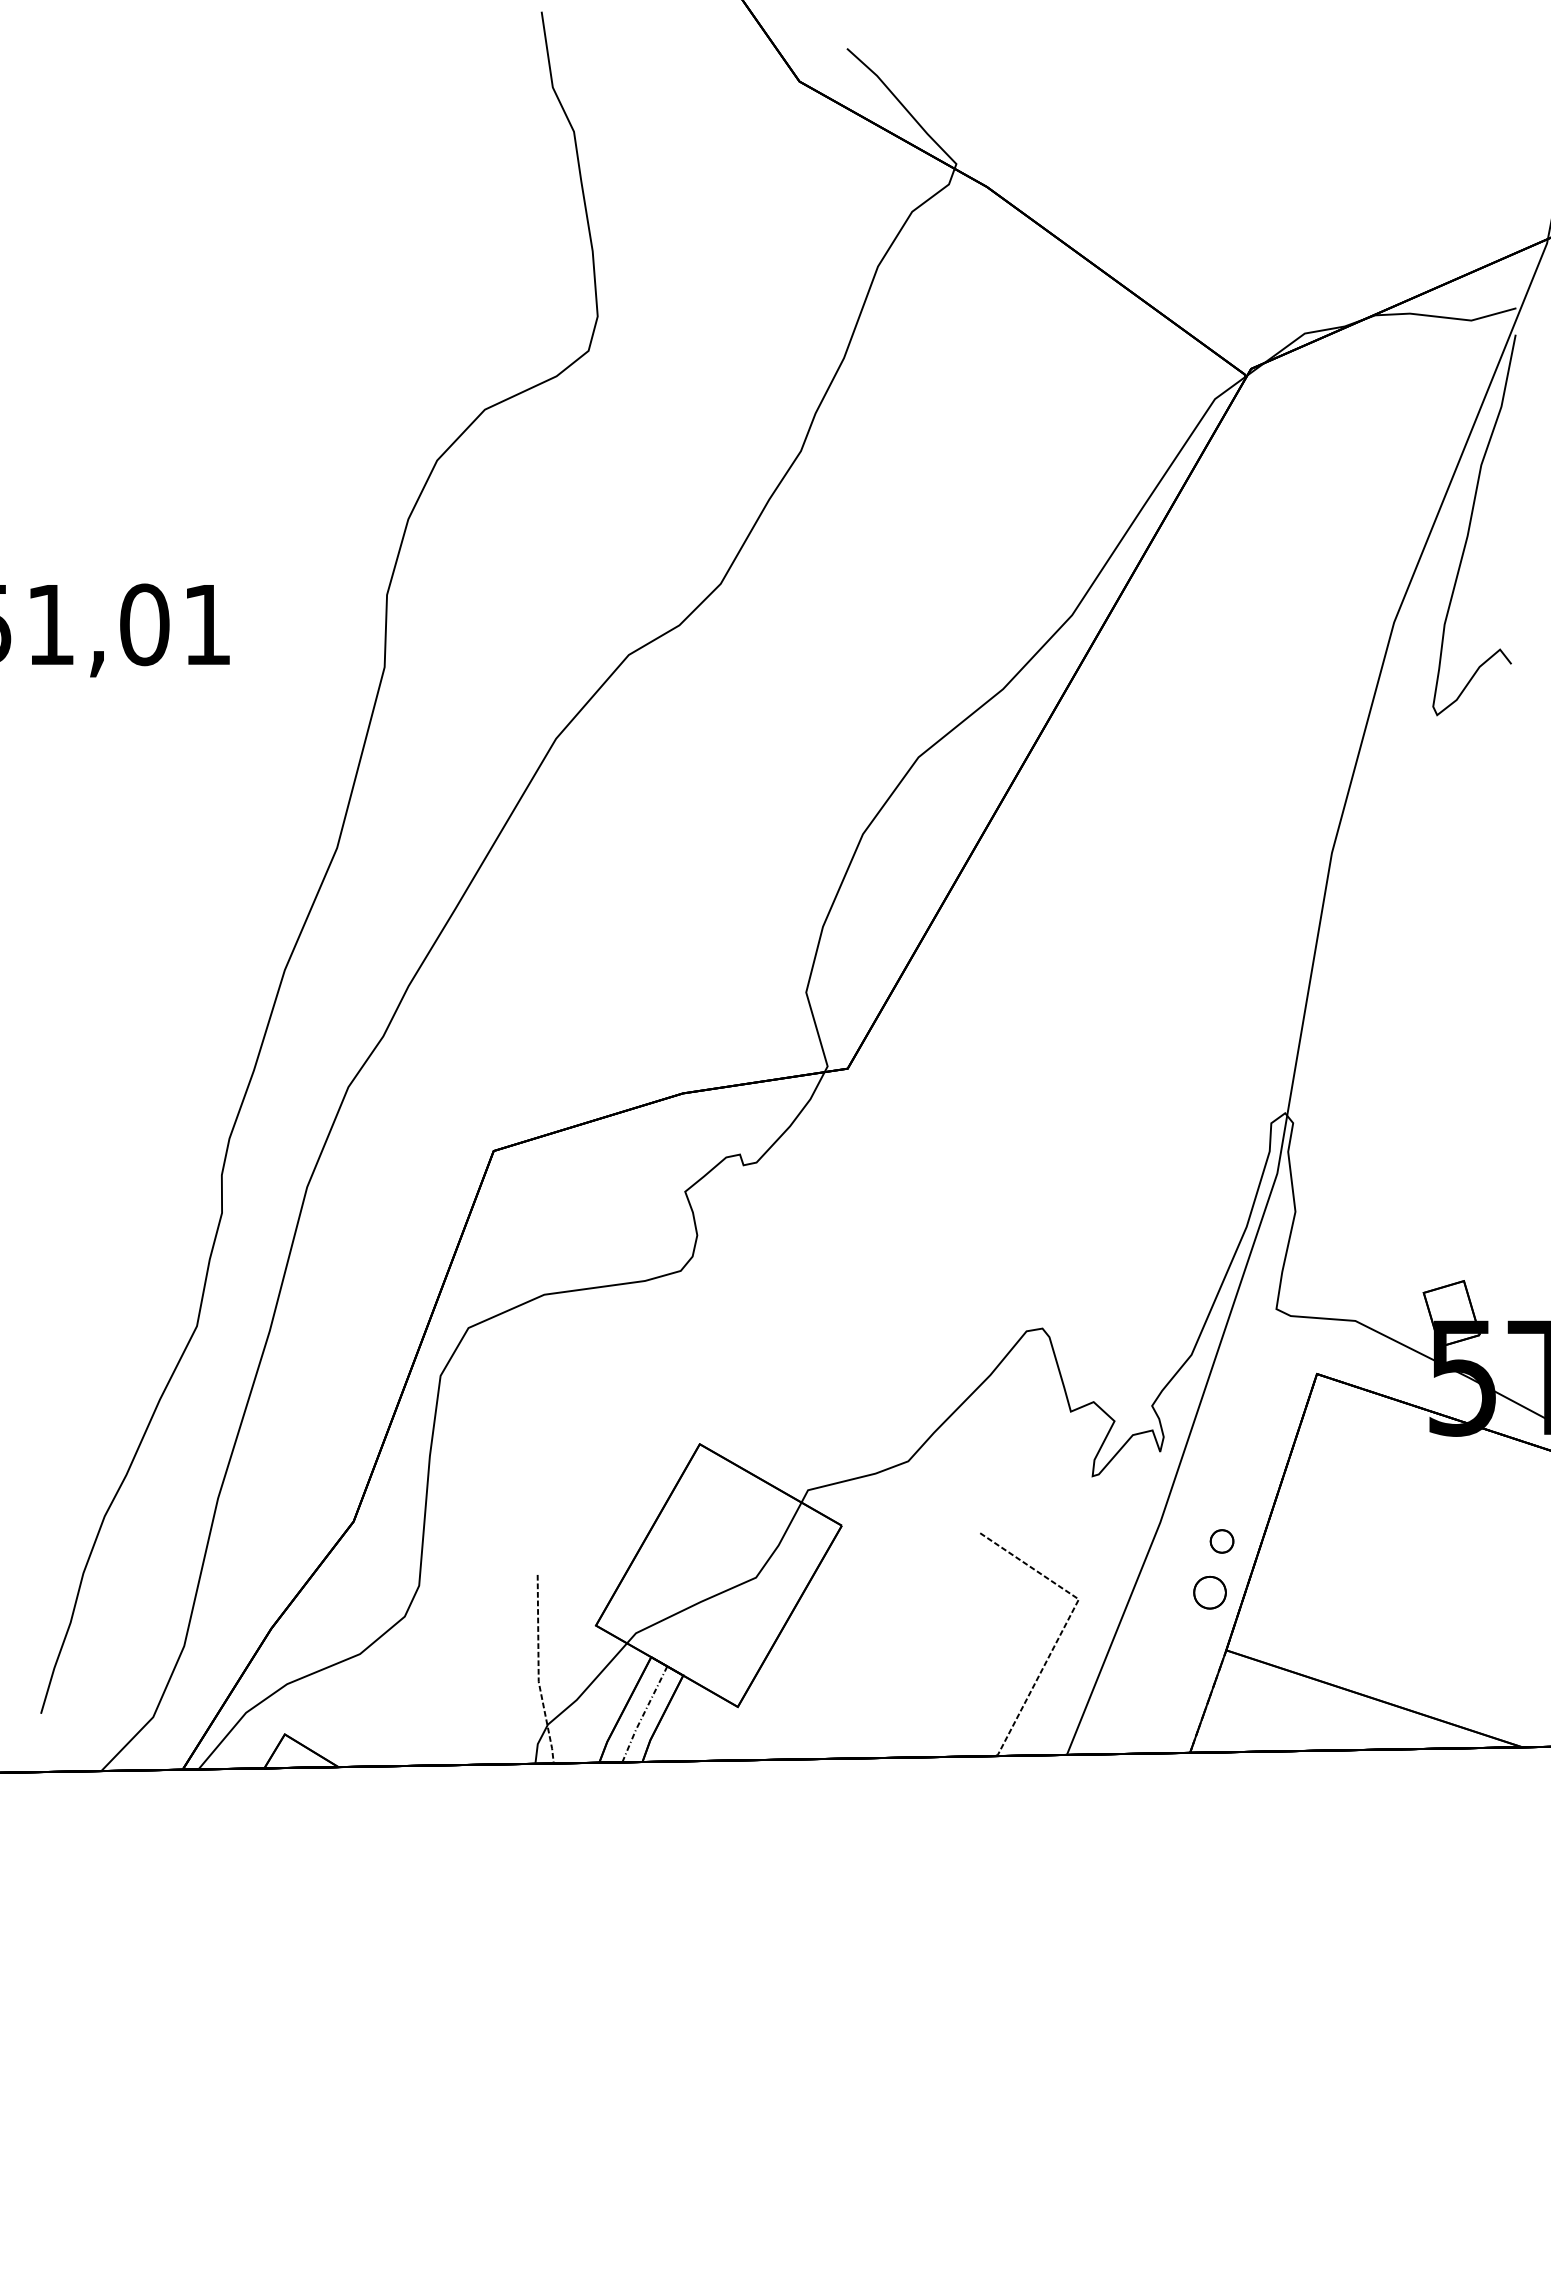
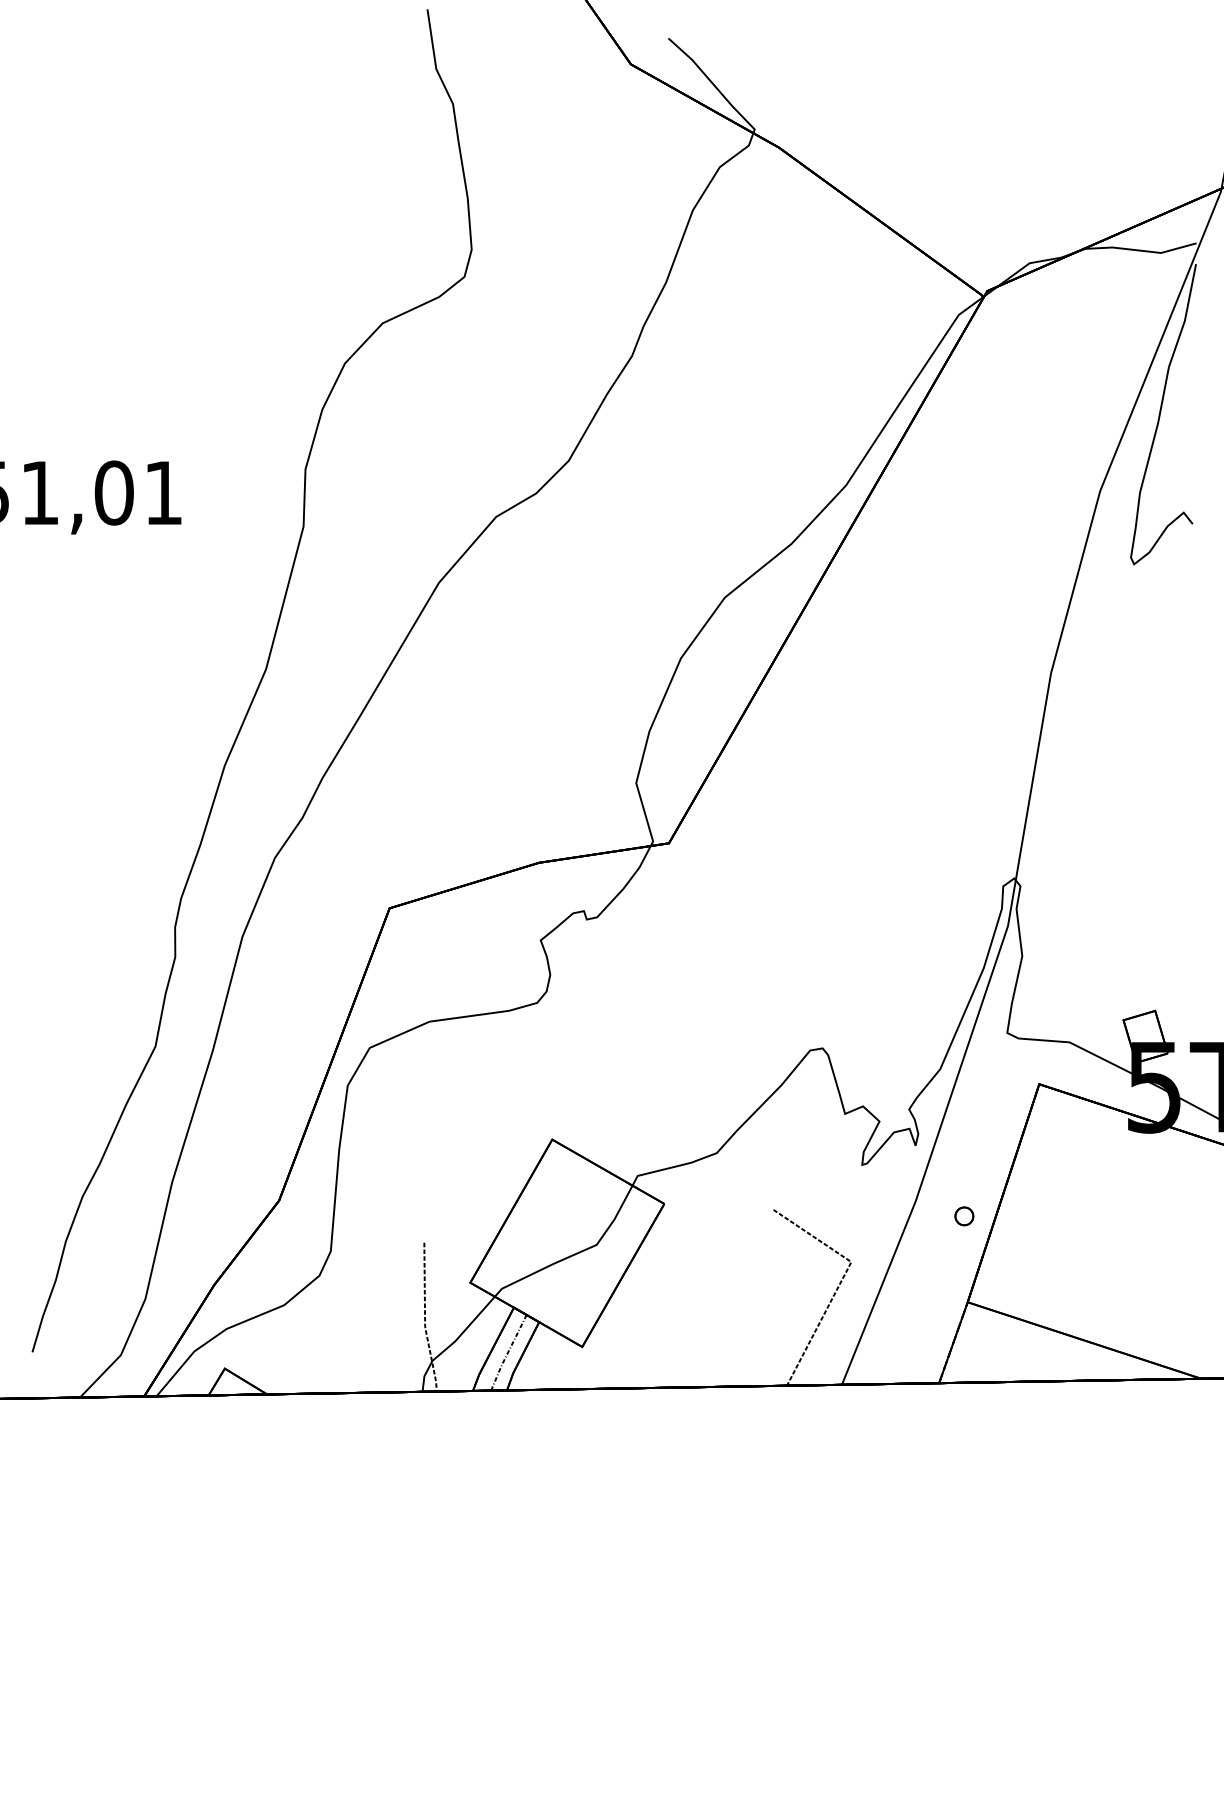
part: (1209, 1592) -> (954, 1256), removed

